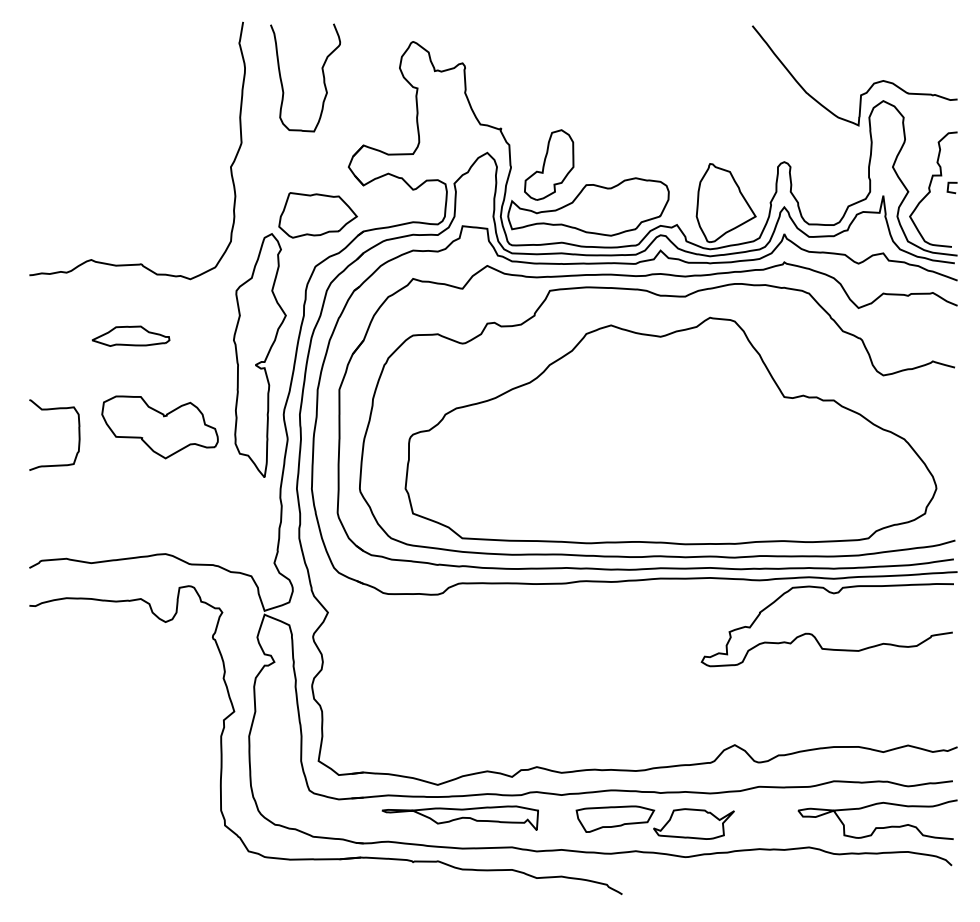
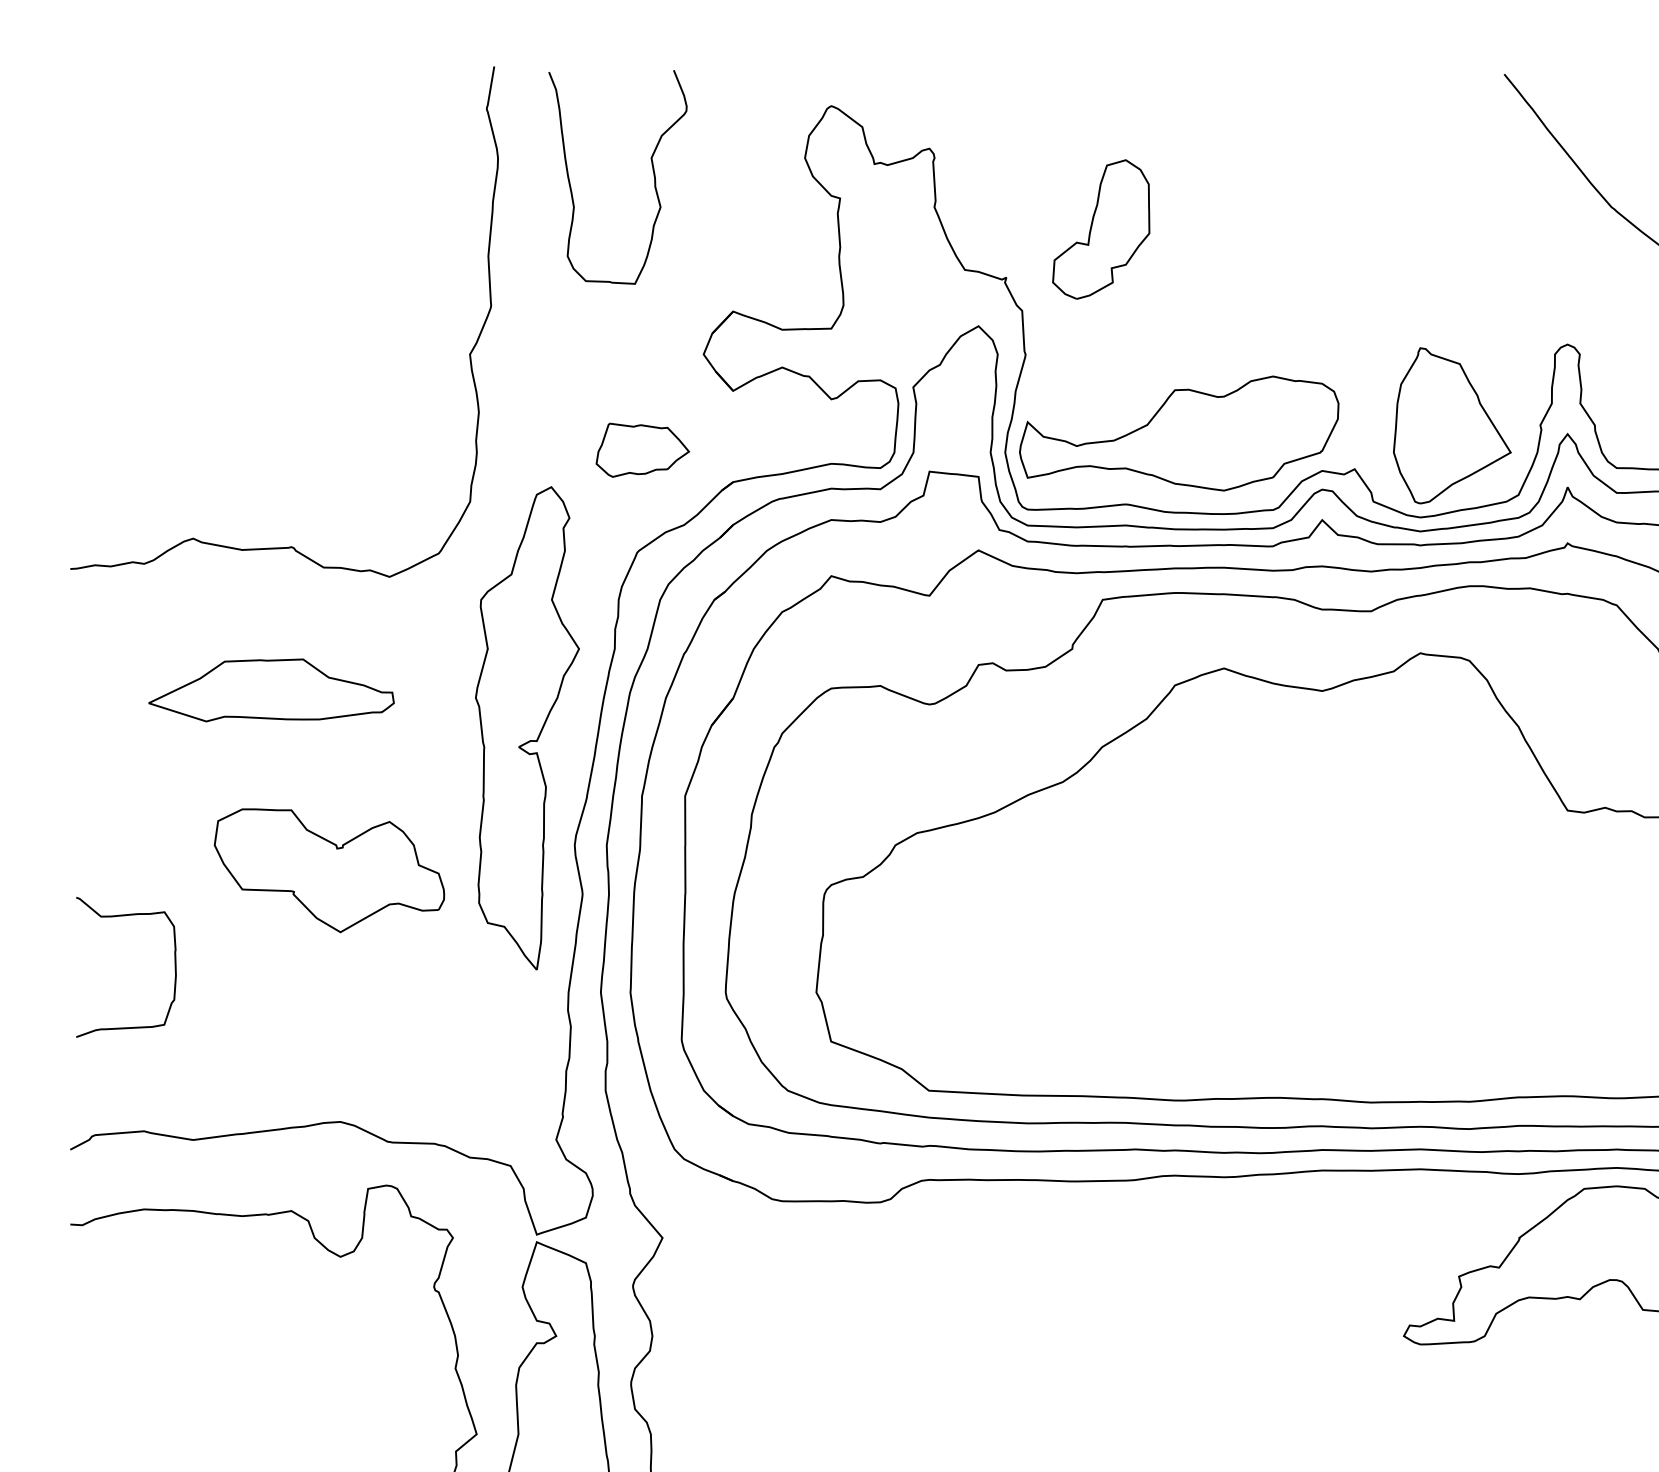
part: (549, 164) -> (1101, 228), moved
part: (317, 215) -> (641, 450), size x0.6
part: (130, 335) -> (270, 688), size x1.6
curve: (78, 434) -> (173, 966), moved

